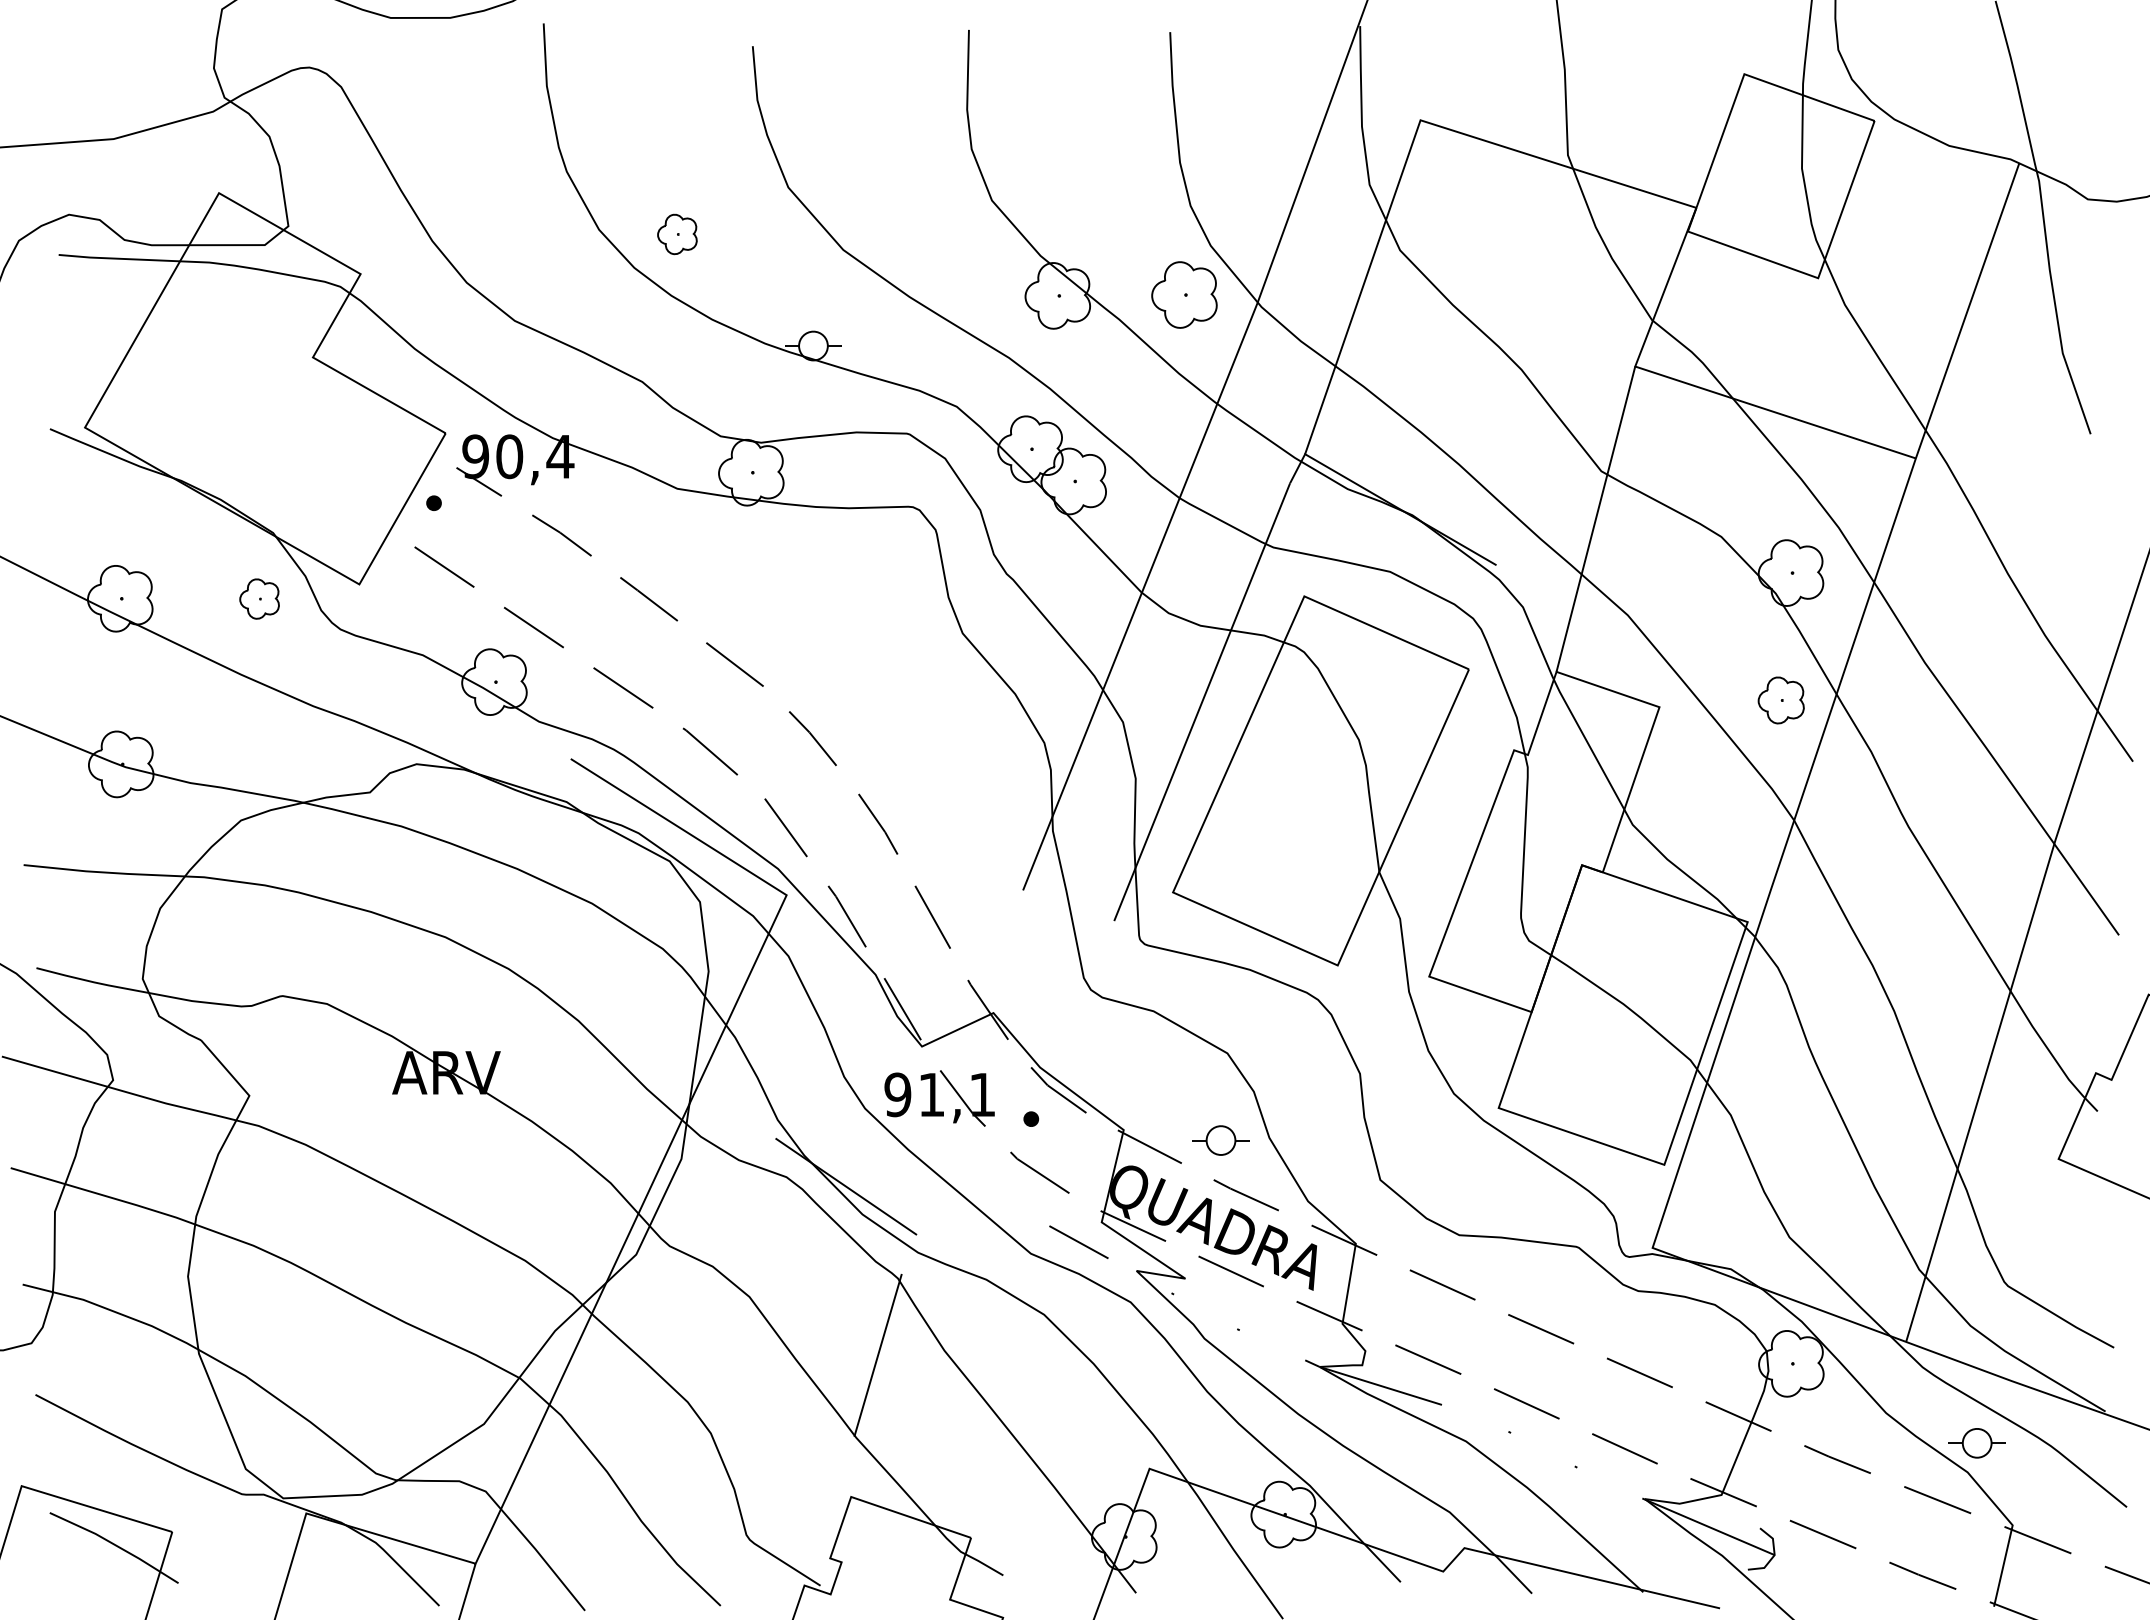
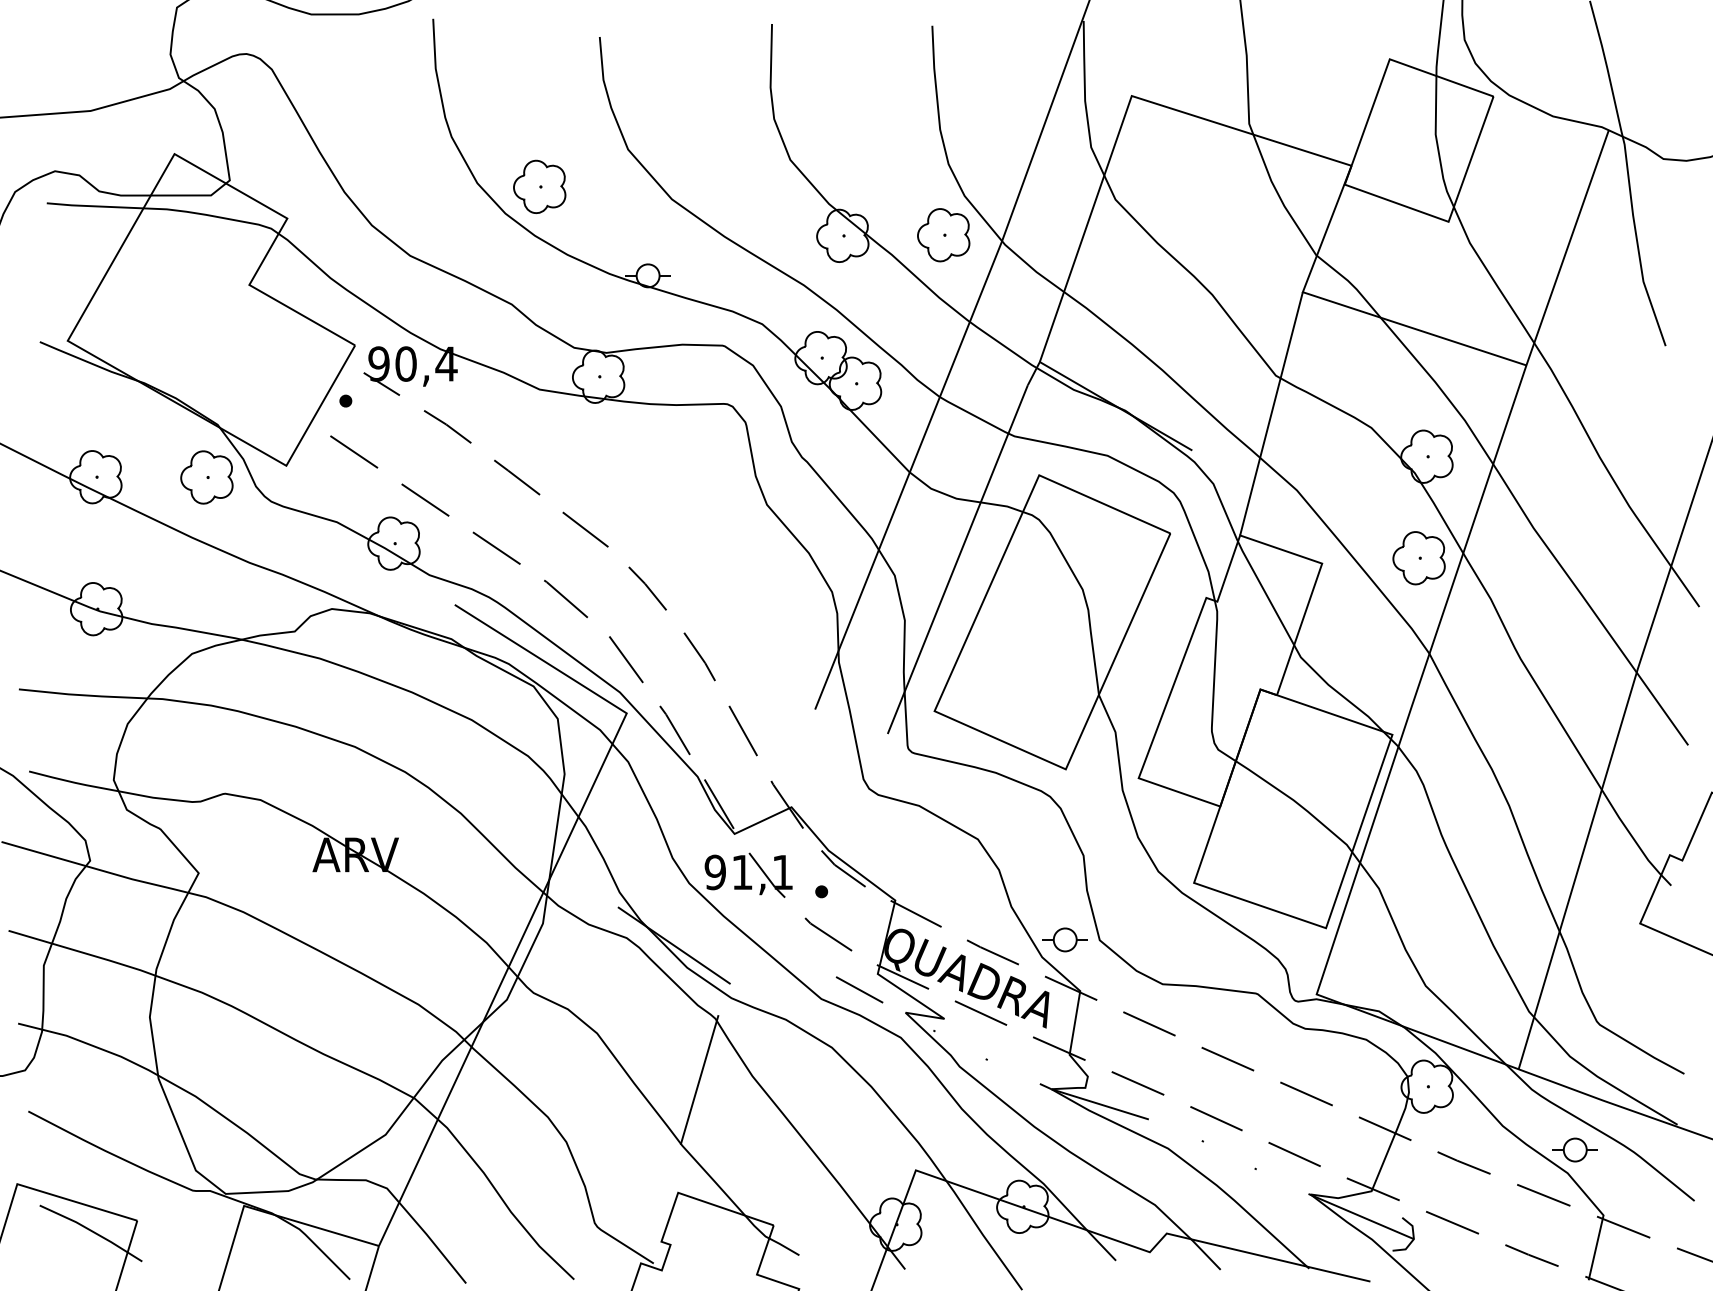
part: (677, 234) -> (539, 186), size x1.67
part: (259, 598) -> (206, 476), size x1.67
part: (1781, 700) -> (1419, 558), size x1.43
part: (1220, 1140) -> (1064, 939), moved

